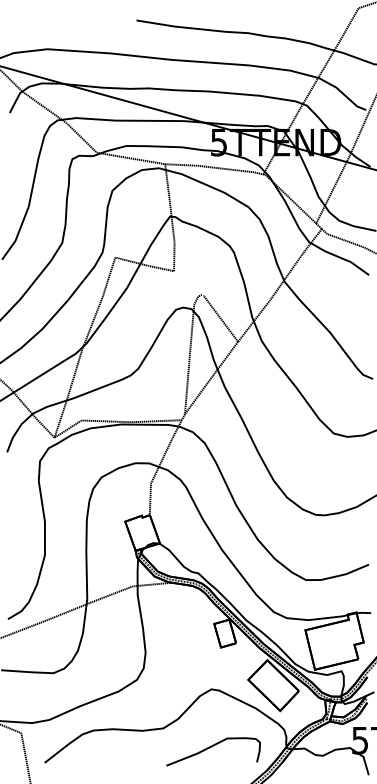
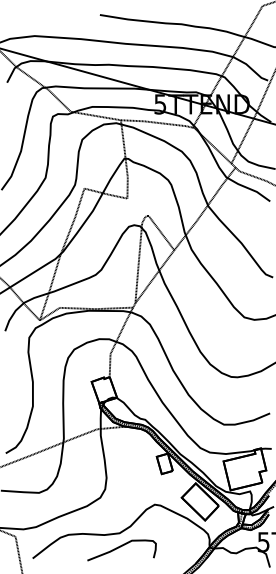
part: (213, 751) -> (121, 550), moved

